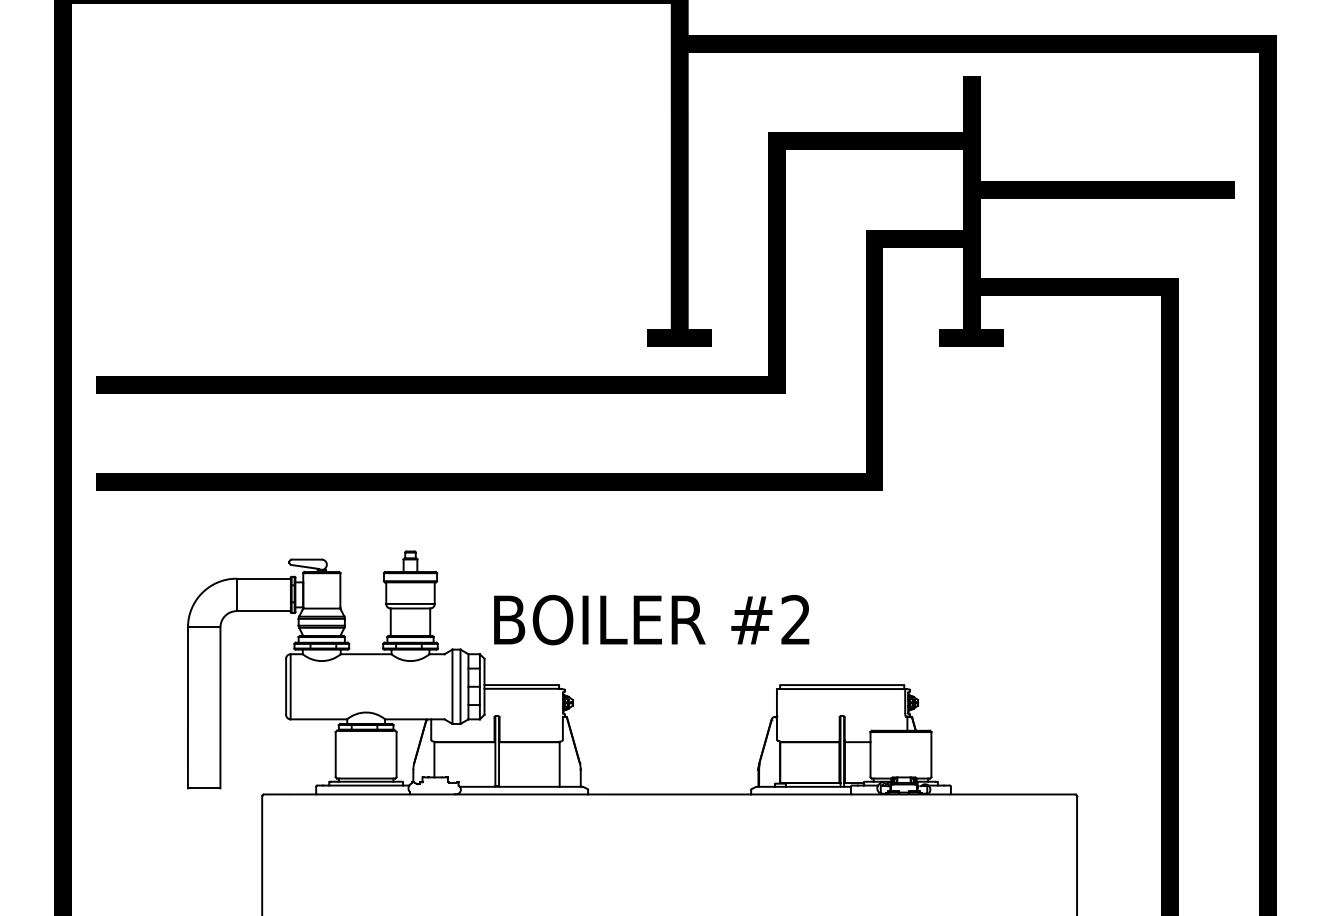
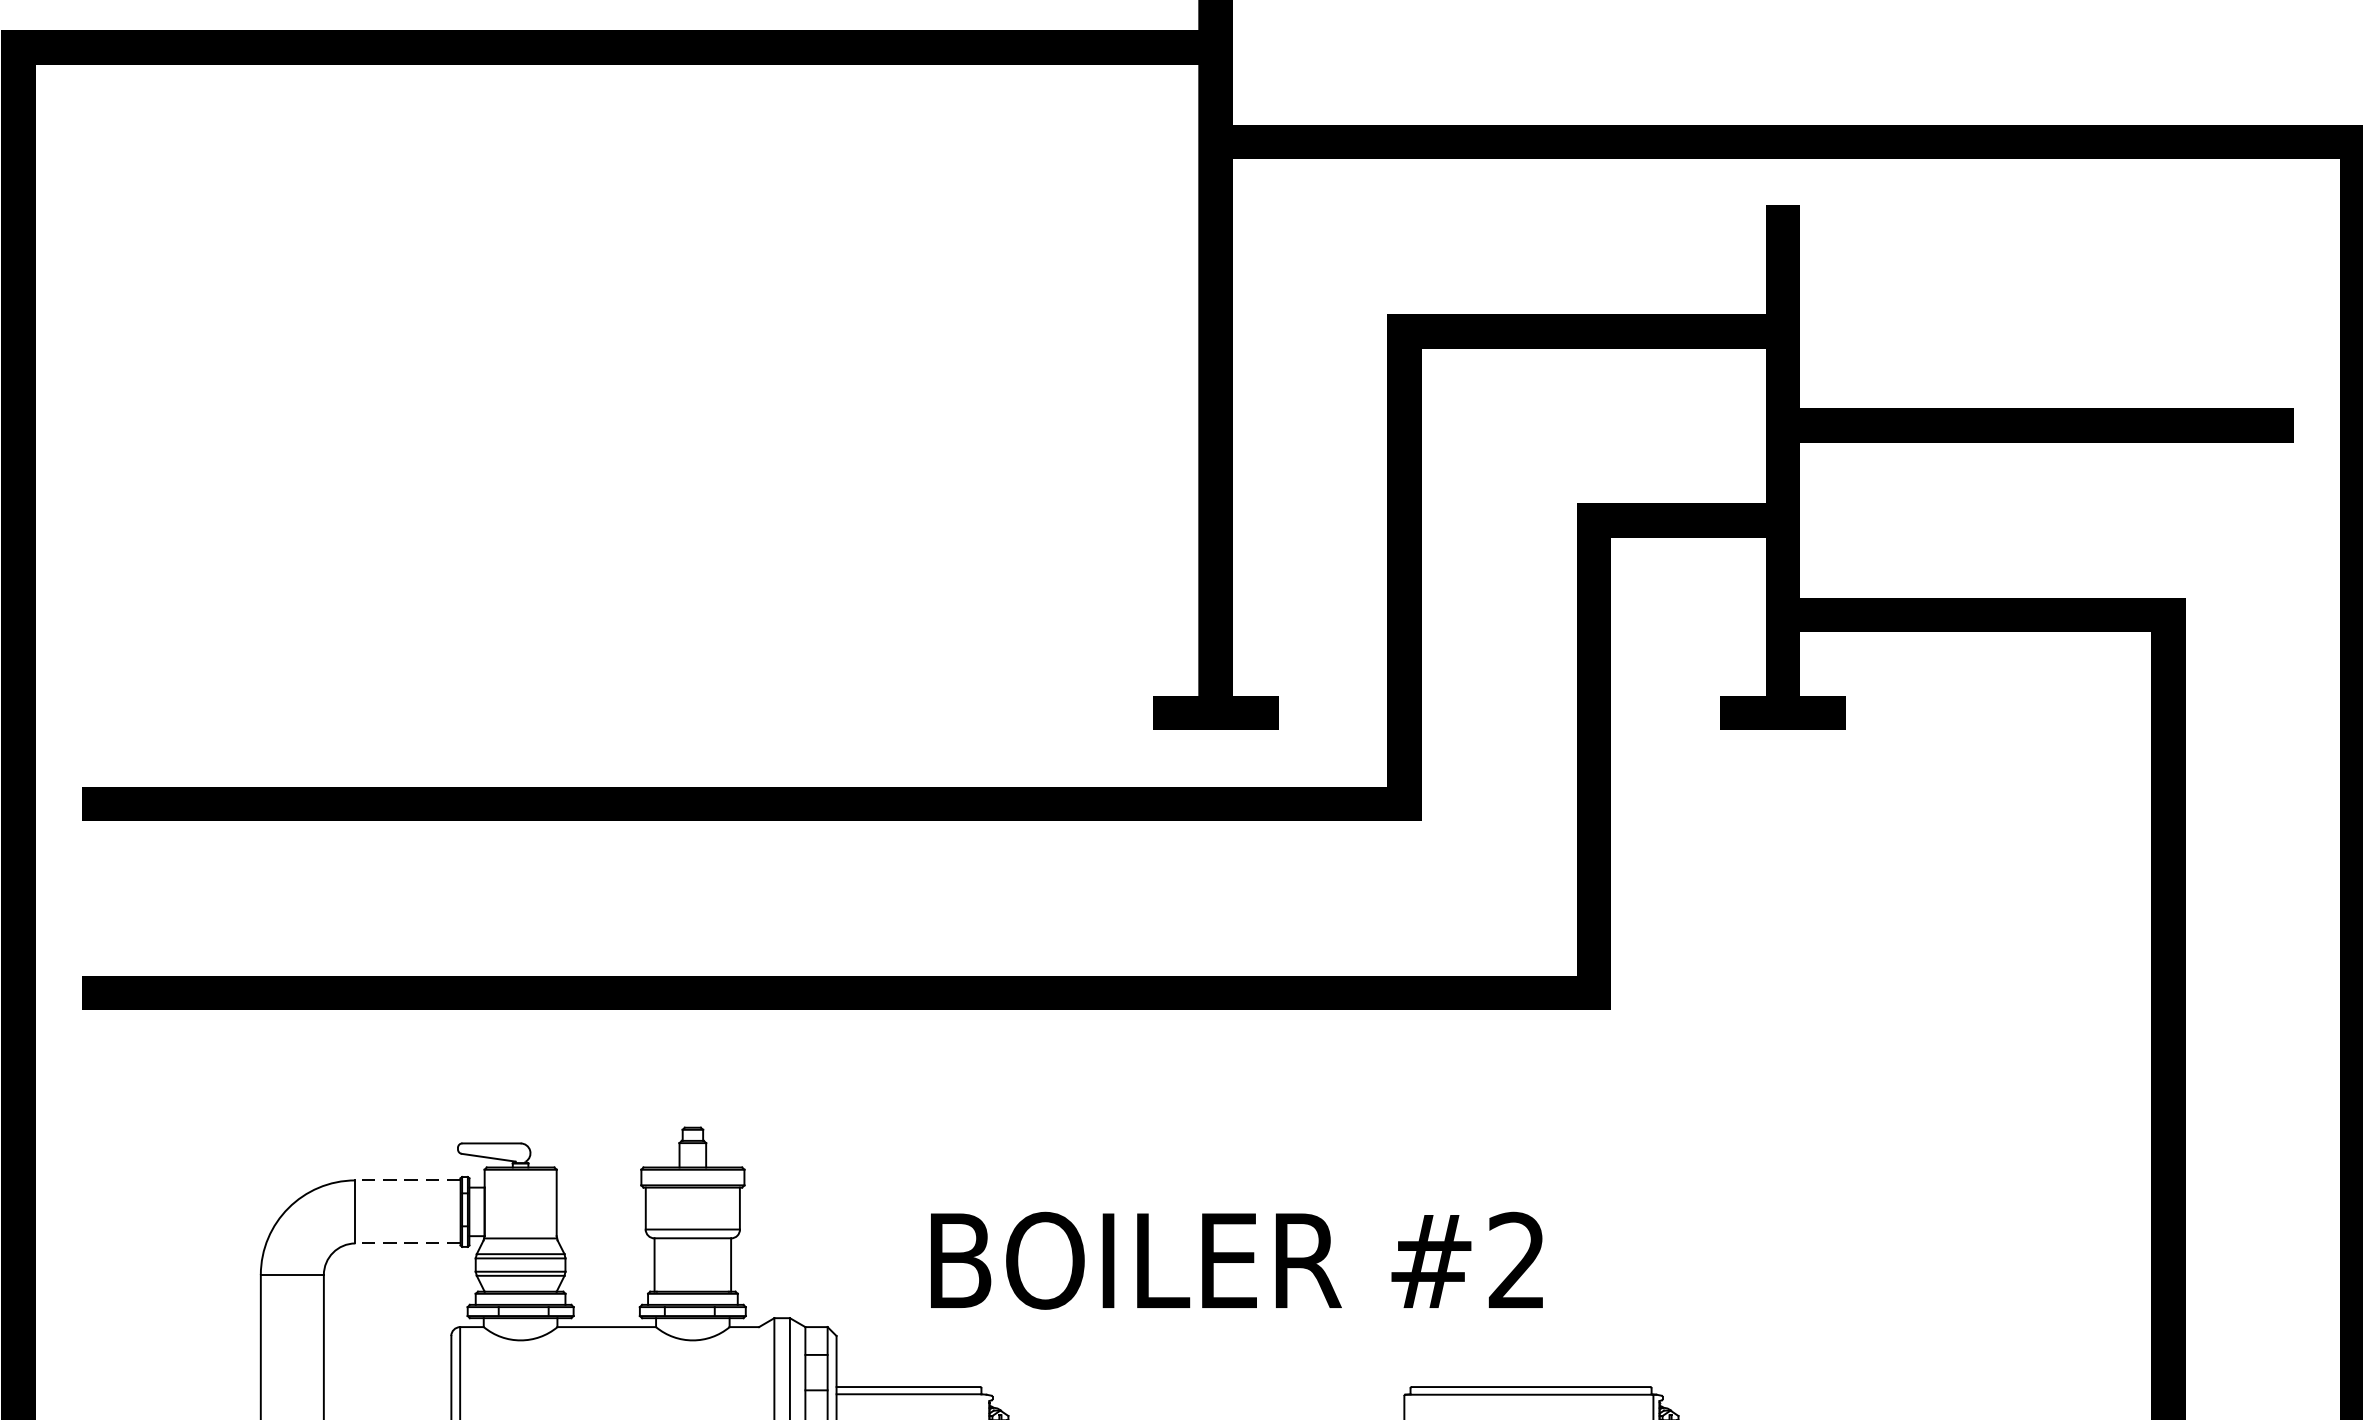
line: (263, 578) -> (407, 1180), solid -> dashed
line: (263, 611) -> (407, 1244), solid -> dashed
text: (651, 619) -> (1236, 1259), moved

